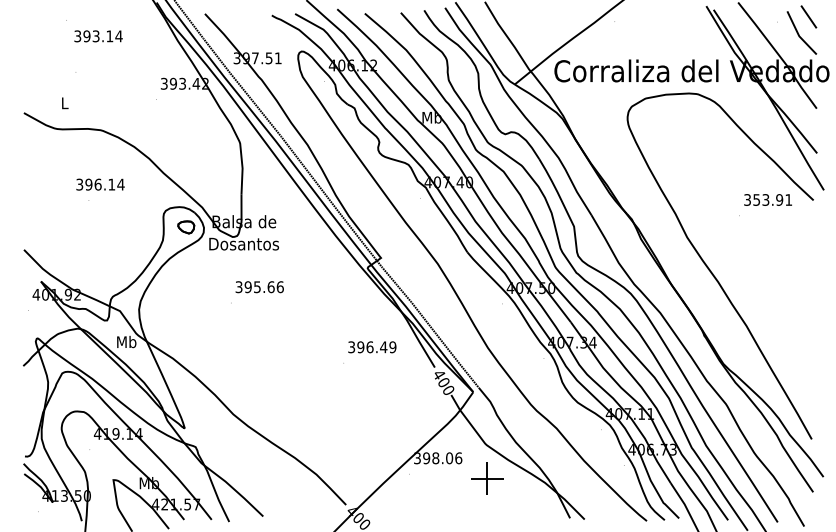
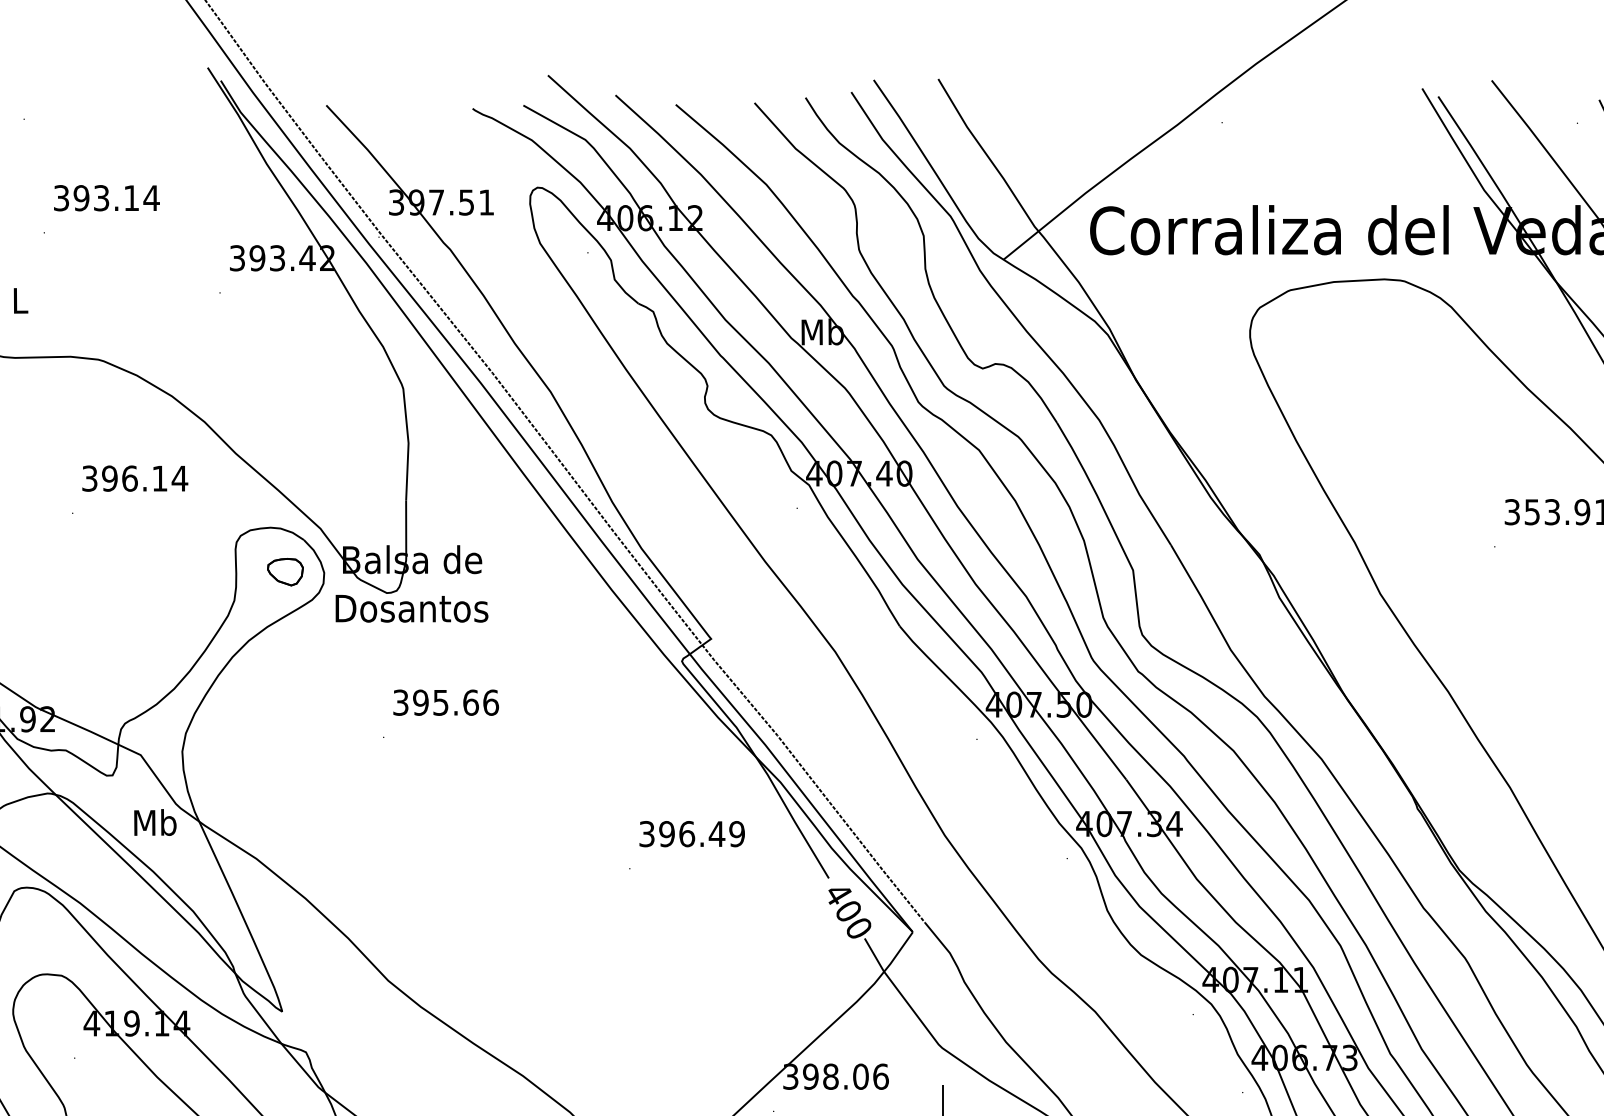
text: (98, 36) -> (106, 198), moved
text: (100, 184) -> (135, 478), moved

